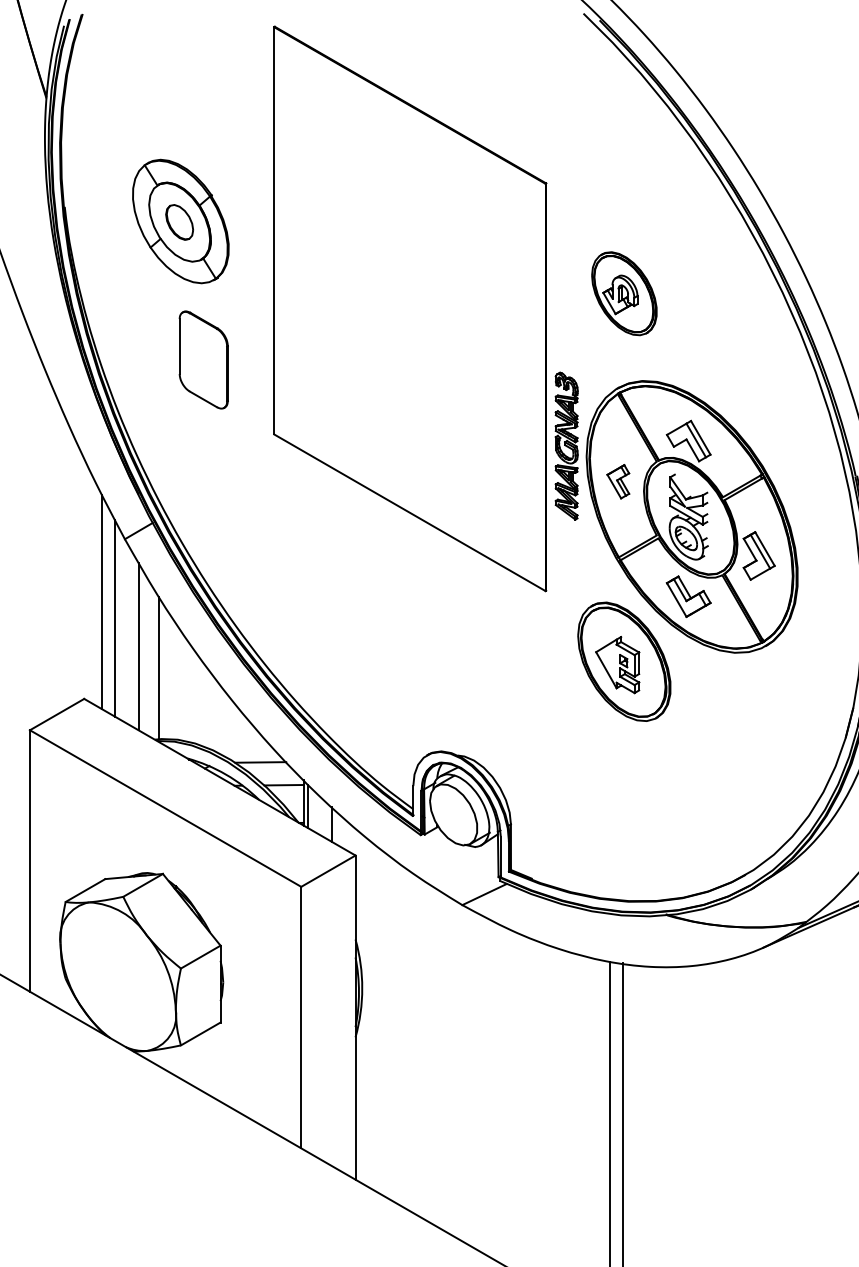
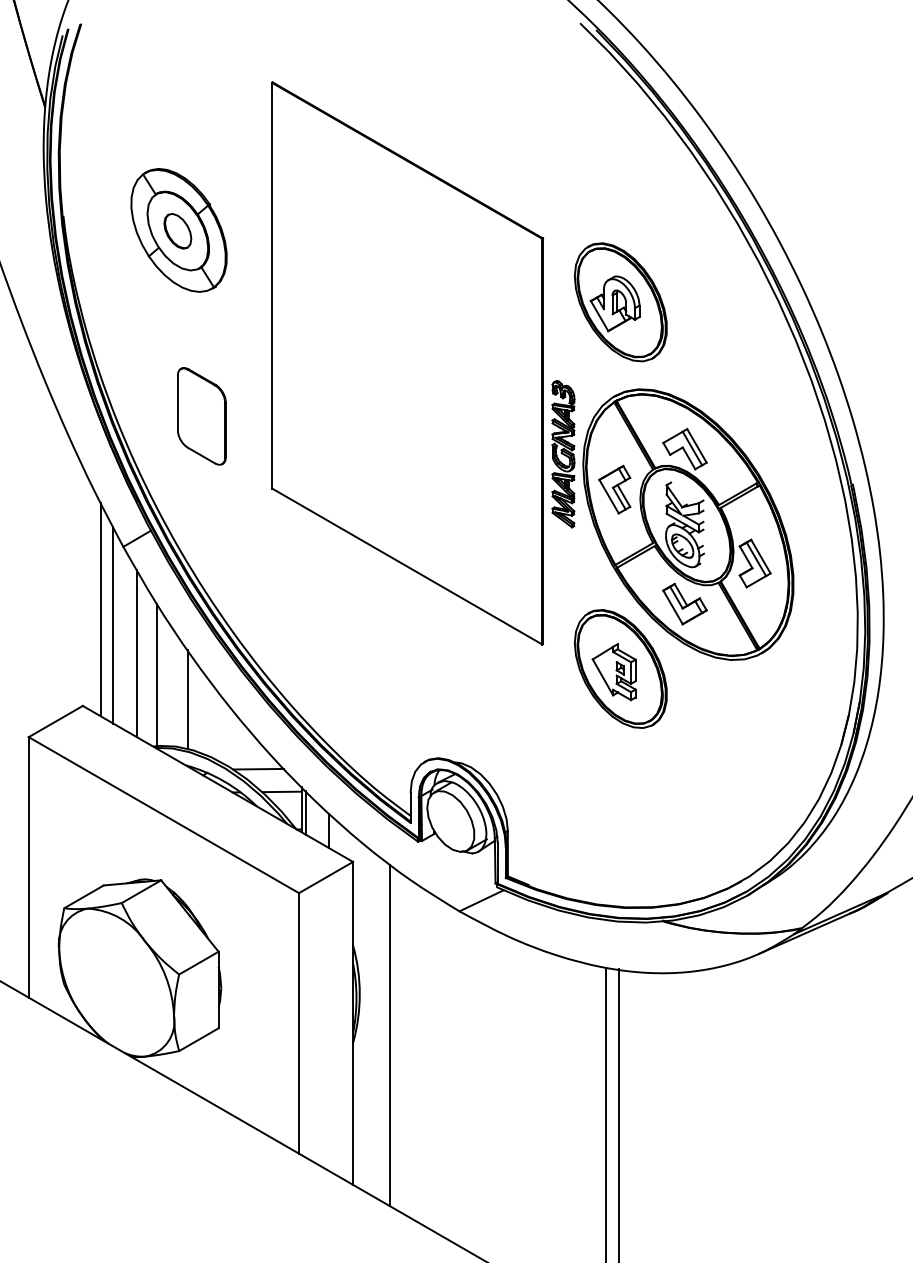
part: (624, 293) -> (620, 302), size x1.43
part: (410, 308) -> (407, 363), moved
part: (203, 360) -> (201, 416), moved
part: (617, 481) -> (614, 489), size x1.43
line: (189, 692) -> (187, 699), added
line: (393, 1029) -> (390, 1035), added

